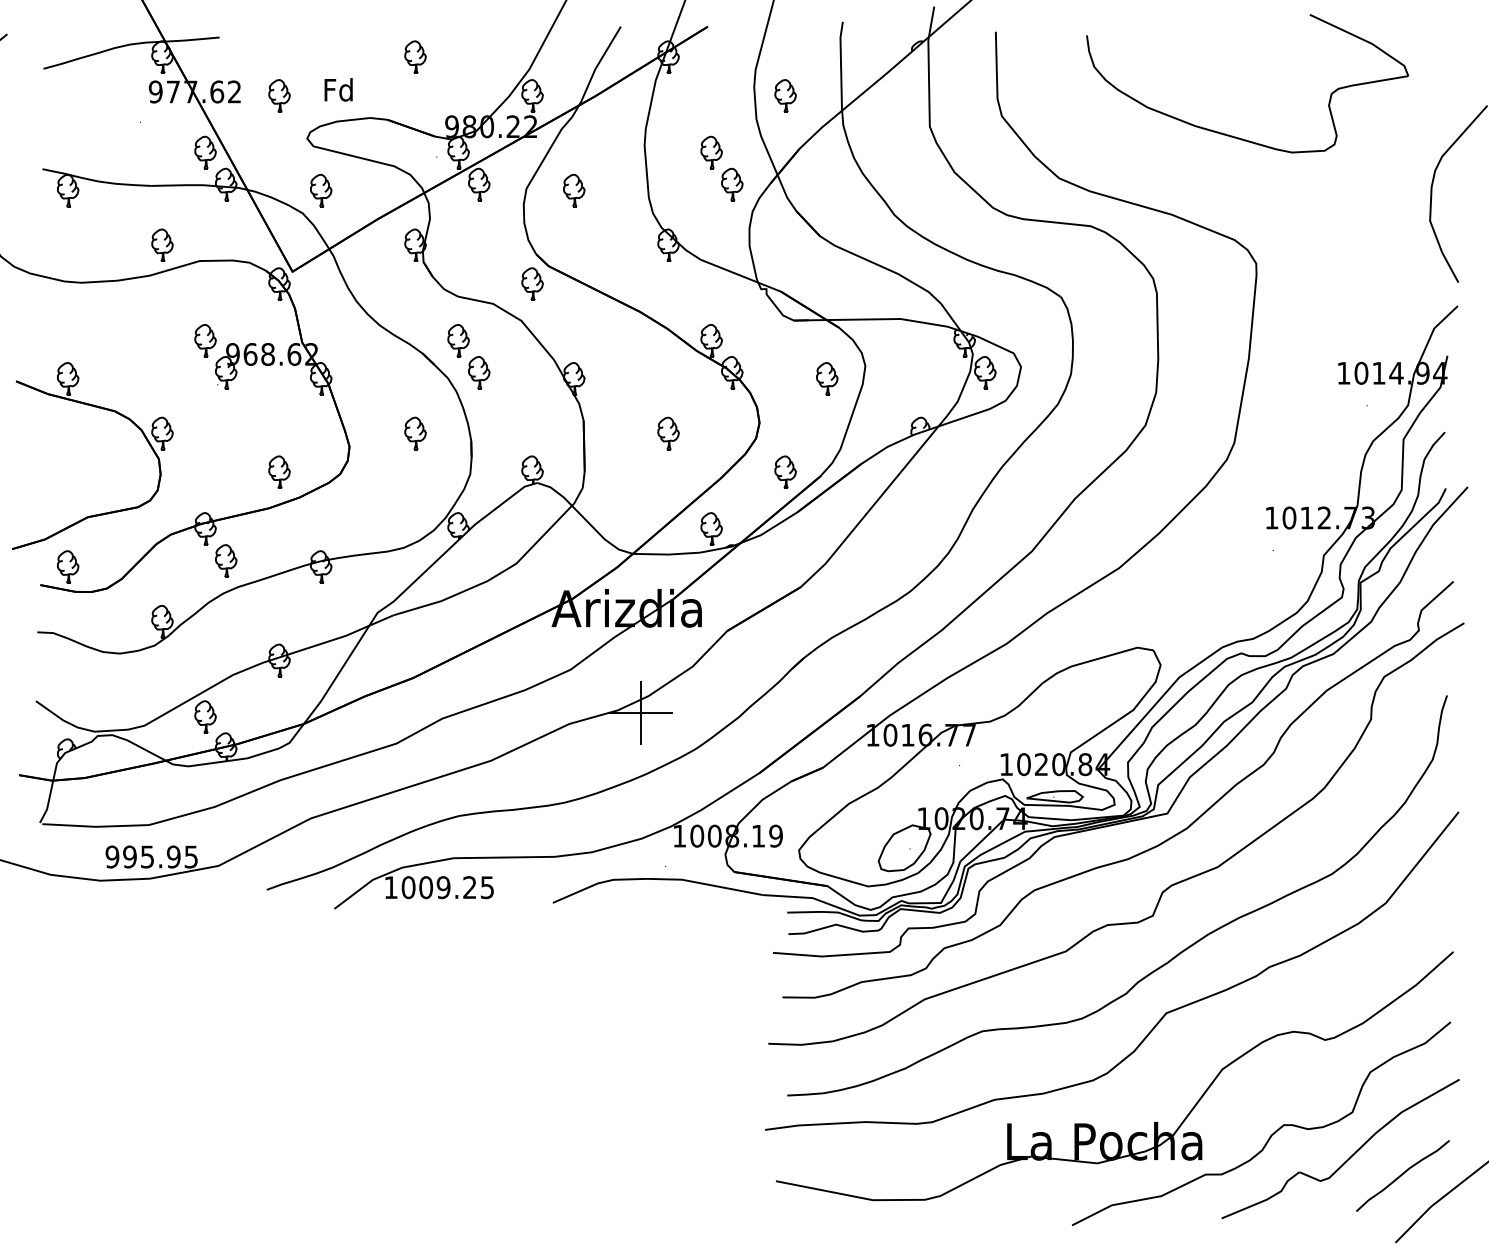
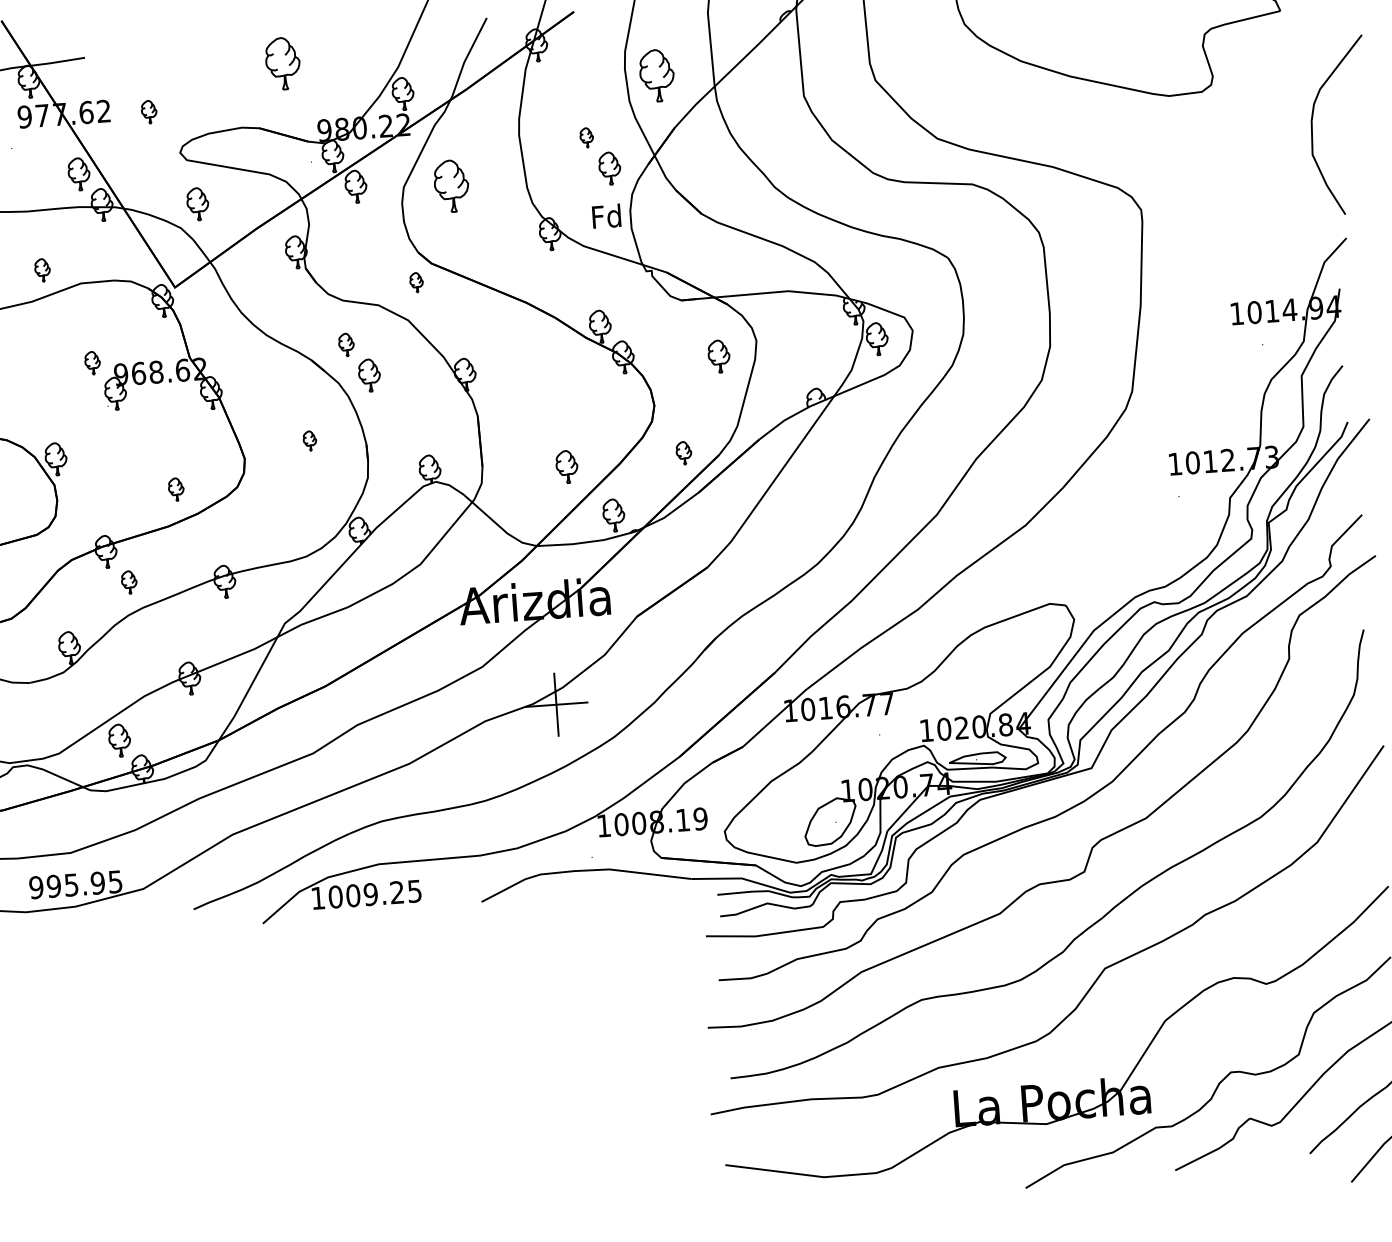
part: (415, 56) -> (282, 62), size x1.6
text: (338, 89) -> (606, 215), moved
part: (279, 95) -> (149, 111), size x0.7
part: (785, 95) -> (656, 75), size x1.6
part: (711, 152) -> (586, 137), size x0.6
part: (574, 190) -> (452, 185), size x1.6
part: (162, 244) -> (42, 269), size x0.7
part: (532, 283) -> (416, 282), size x0.6
part: (205, 340) -> (92, 362), size x0.7
part: (458, 340) -> (346, 344), size x0.7
part: (415, 433) -> (309, 440), size x0.6
part: (668, 433) -> (566, 466), moved
part: (279, 471) -> (176, 488), size x0.7
part: (785, 471) -> (683, 452), size x0.7
part: (226, 560) -> (129, 581), size x0.7

